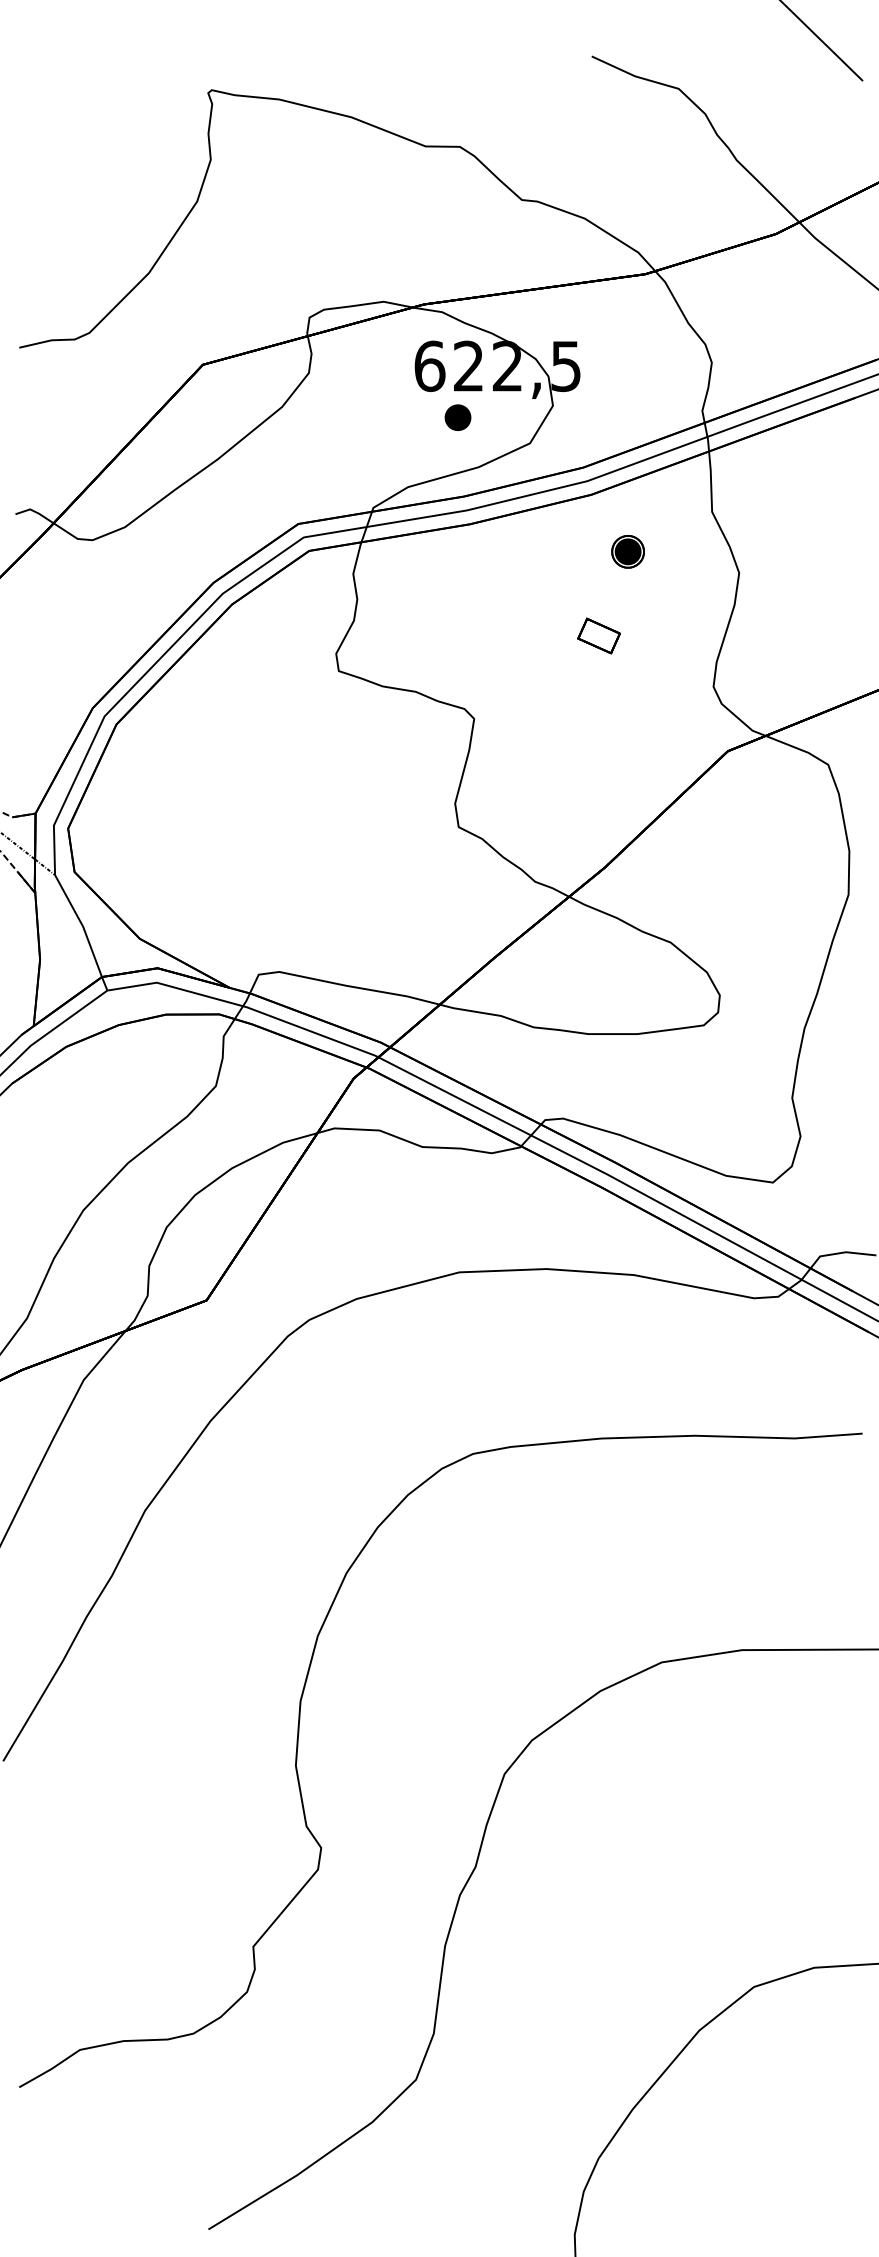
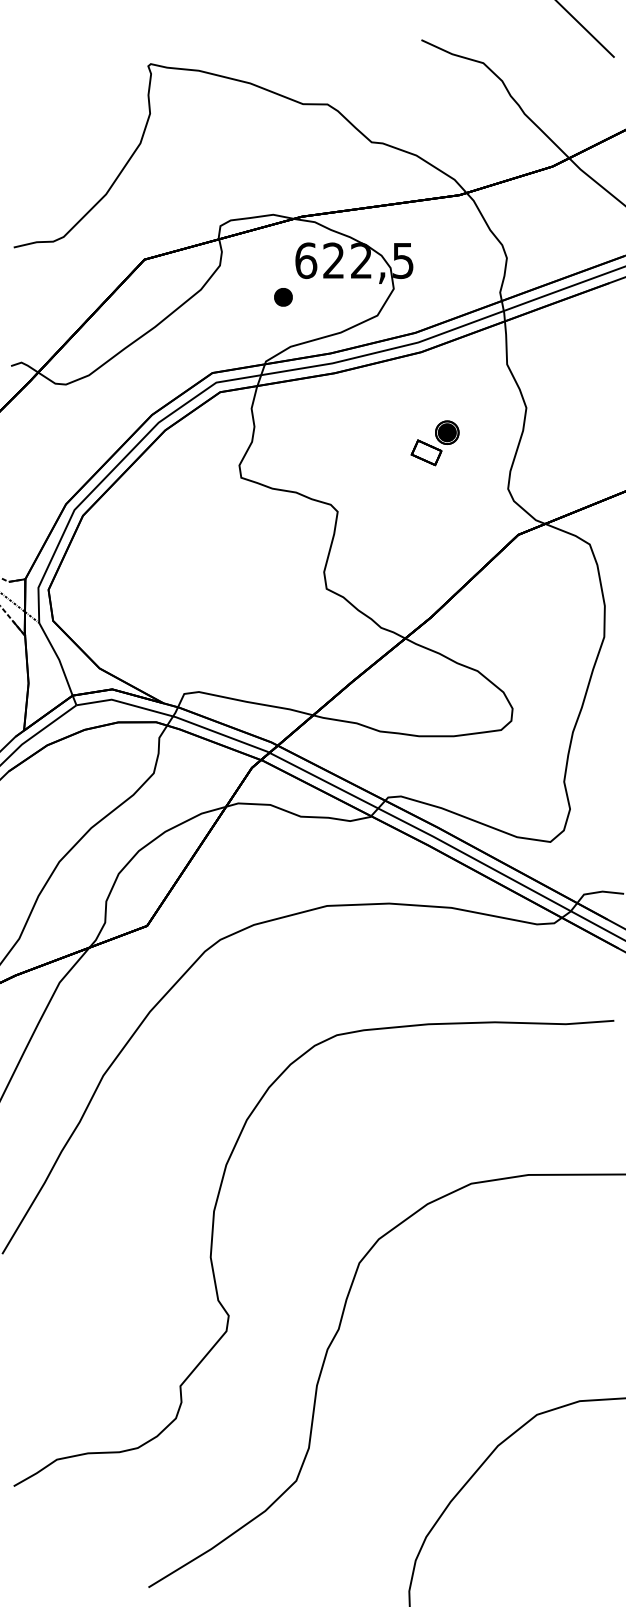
part: (457, 417) -> (283, 297), moved
part: (627, 551) -> (446, 432), moved

